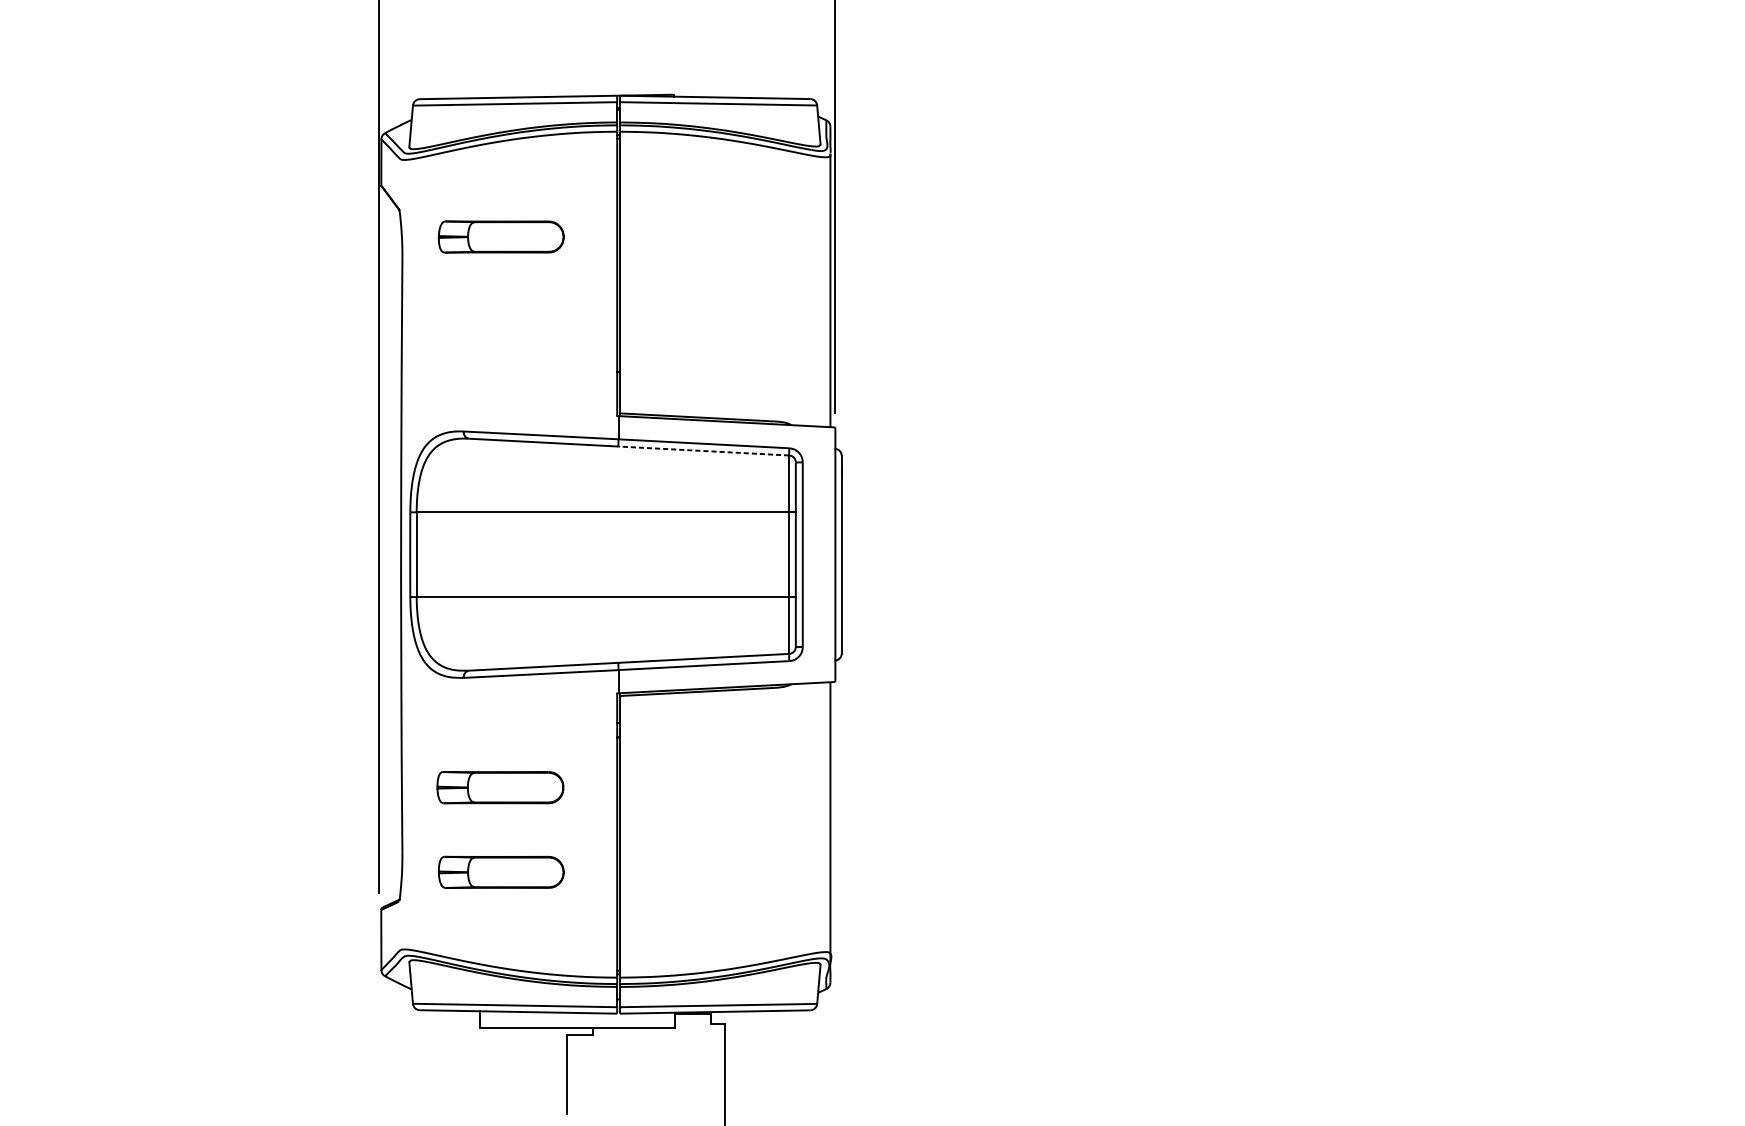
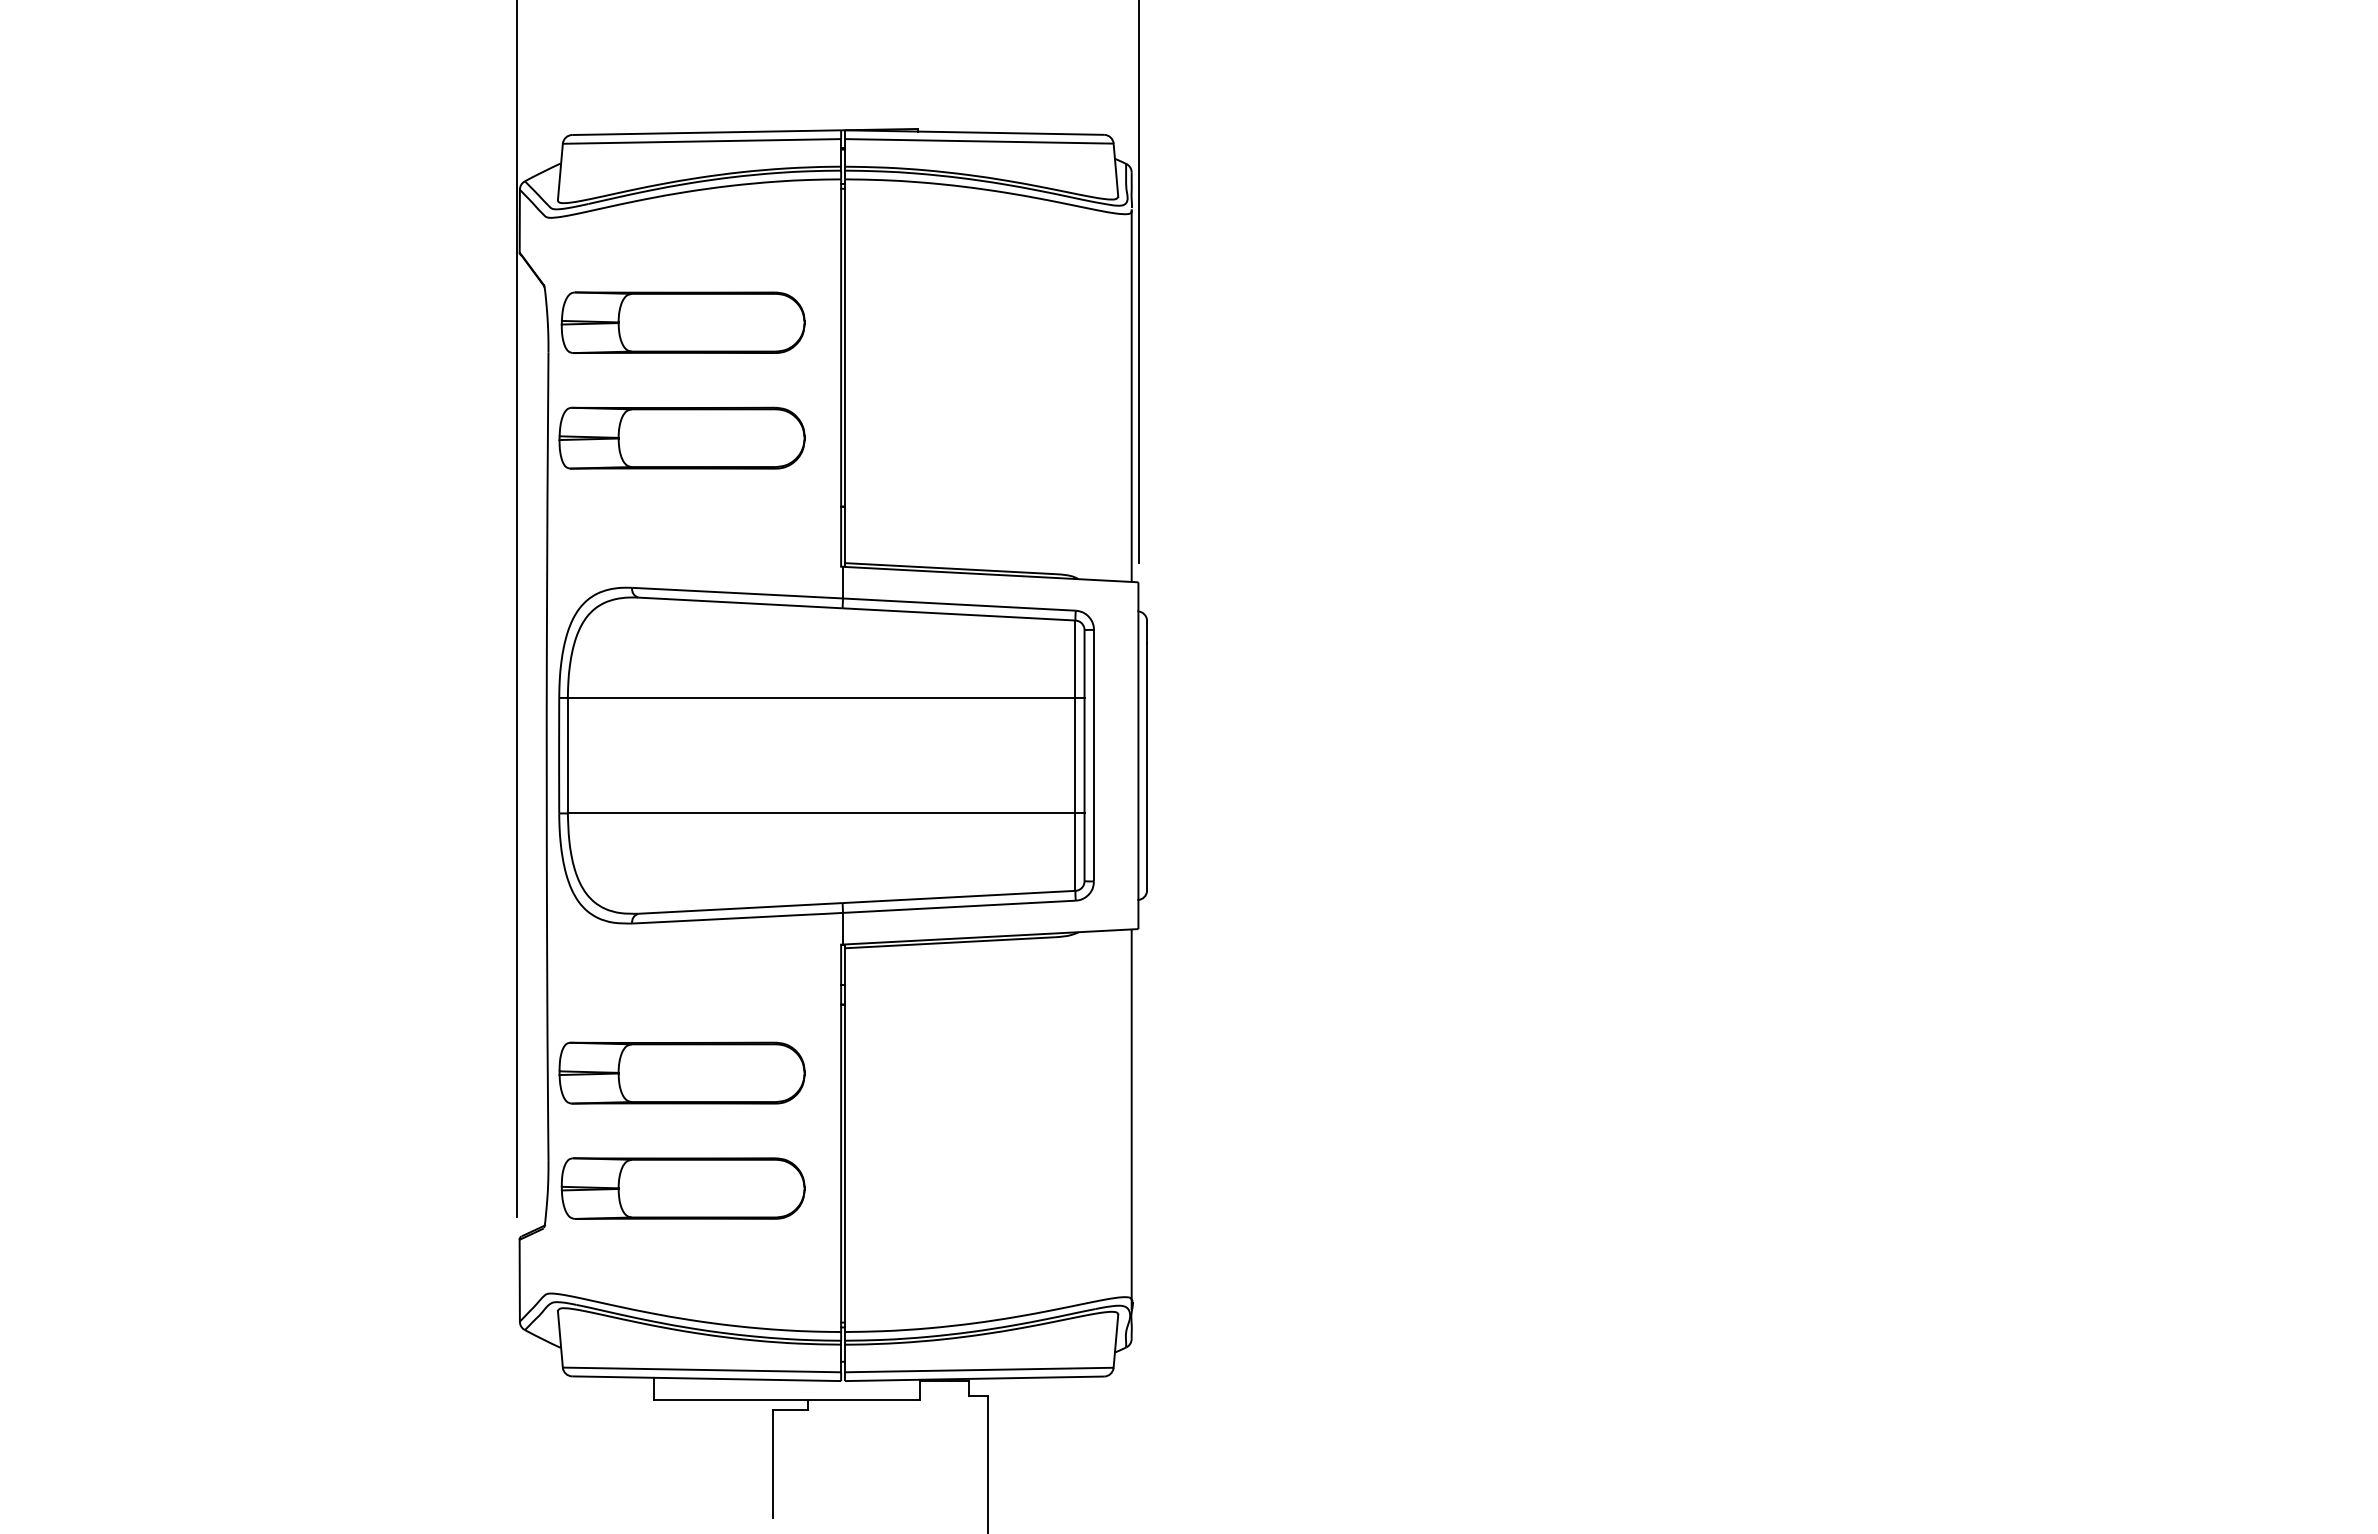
part: (500, 236) -> (682, 322), size x1.43
part: (500, 321) -> (681, 437), added
line: (704, 451) -> (959, 614), dashed -> solid
part: (500, 787) -> (681, 1072), size x1.43
part: (500, 872) -> (682, 1188), size x1.43

